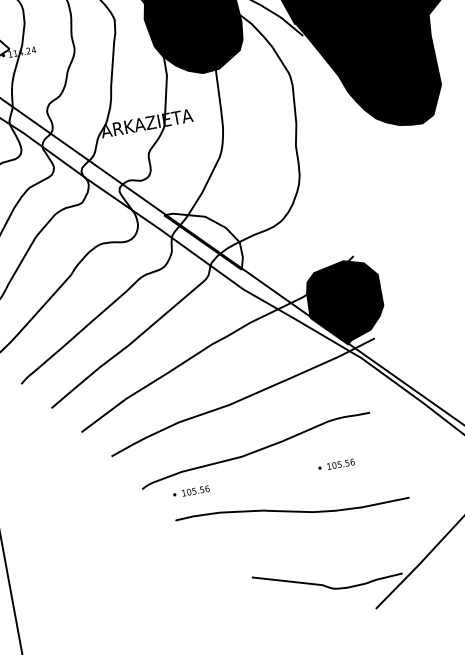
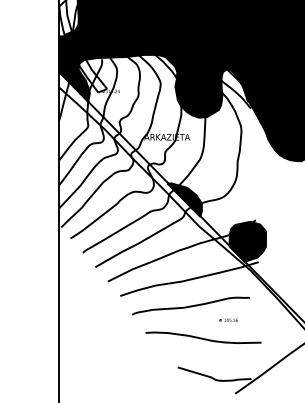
fill: (203, 240) -> (184, 199), added
line: (190, 490) -> (155, 319), removed

